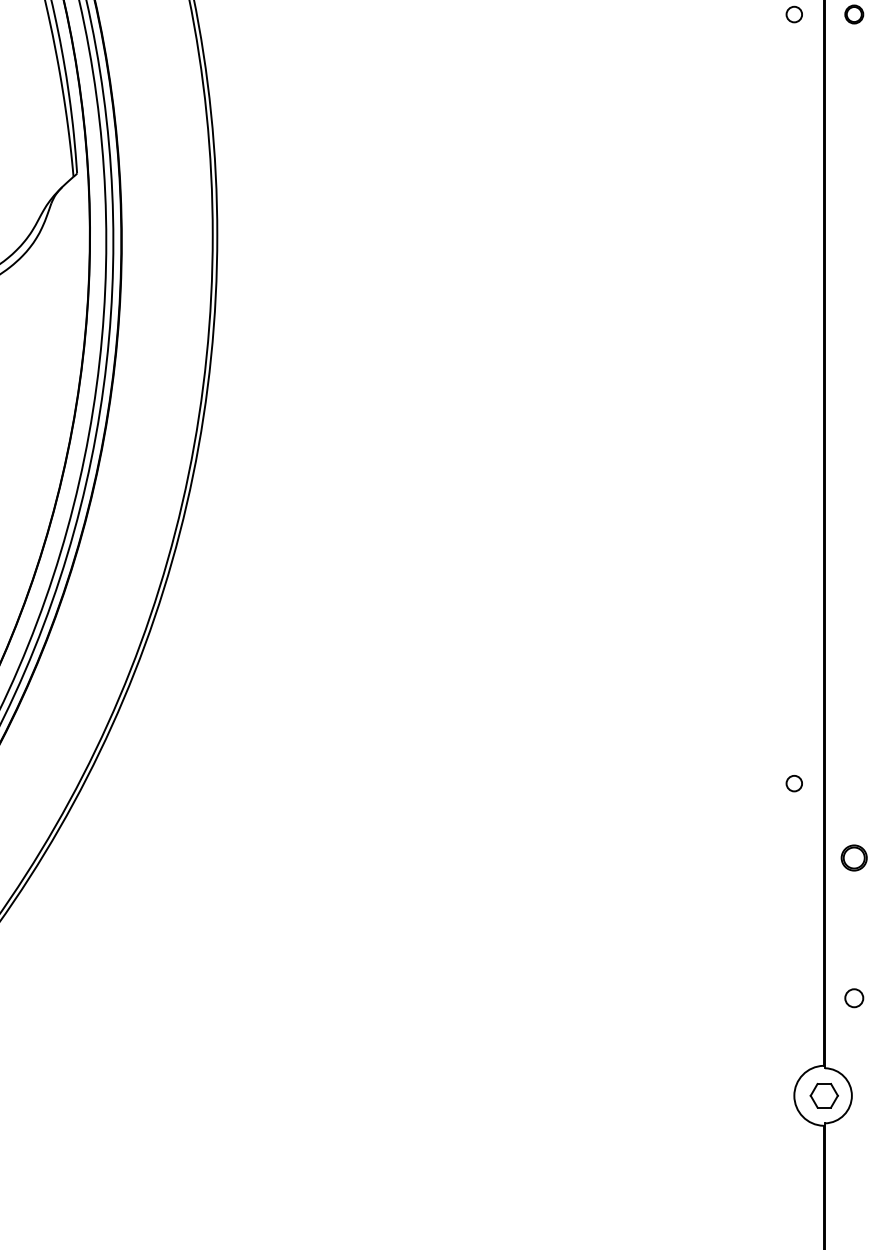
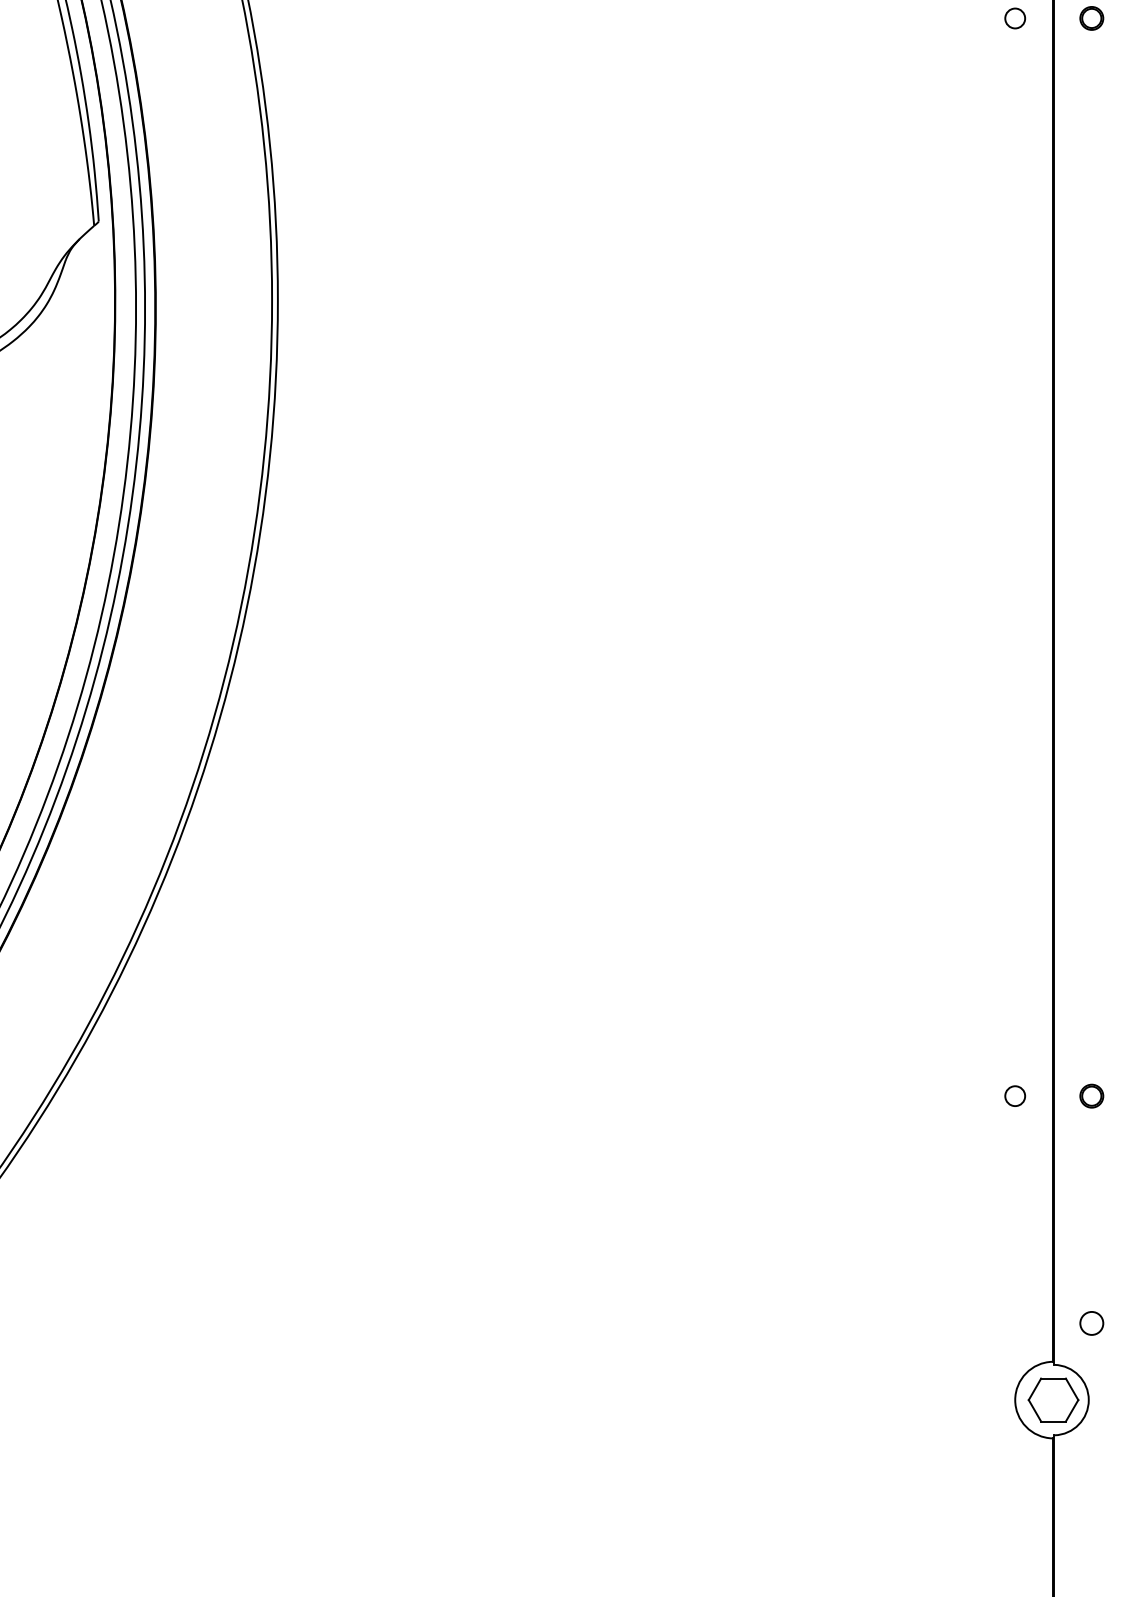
circle: (794, 783) -> (1015, 1095), moved
part: (854, 857) -> (1091, 1095), size x0.71
circle: (854, 998) -> (1091, 1323), moved
part: (824, 1095) -> (1053, 1399), size x1.43

